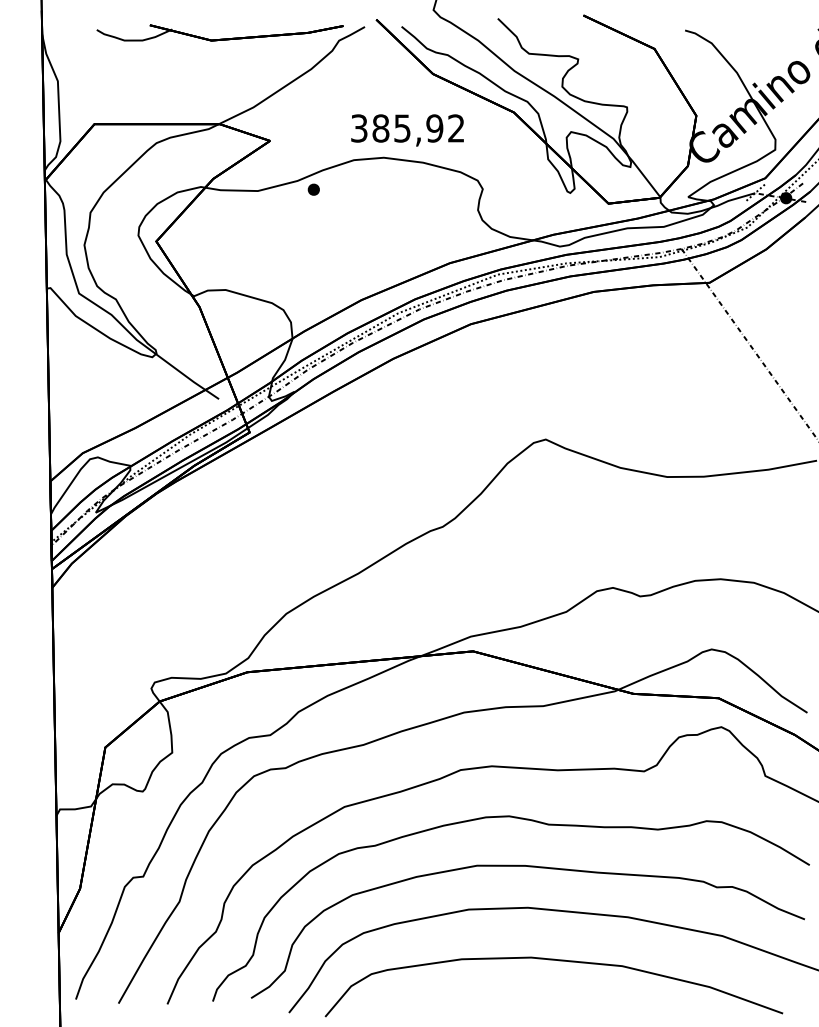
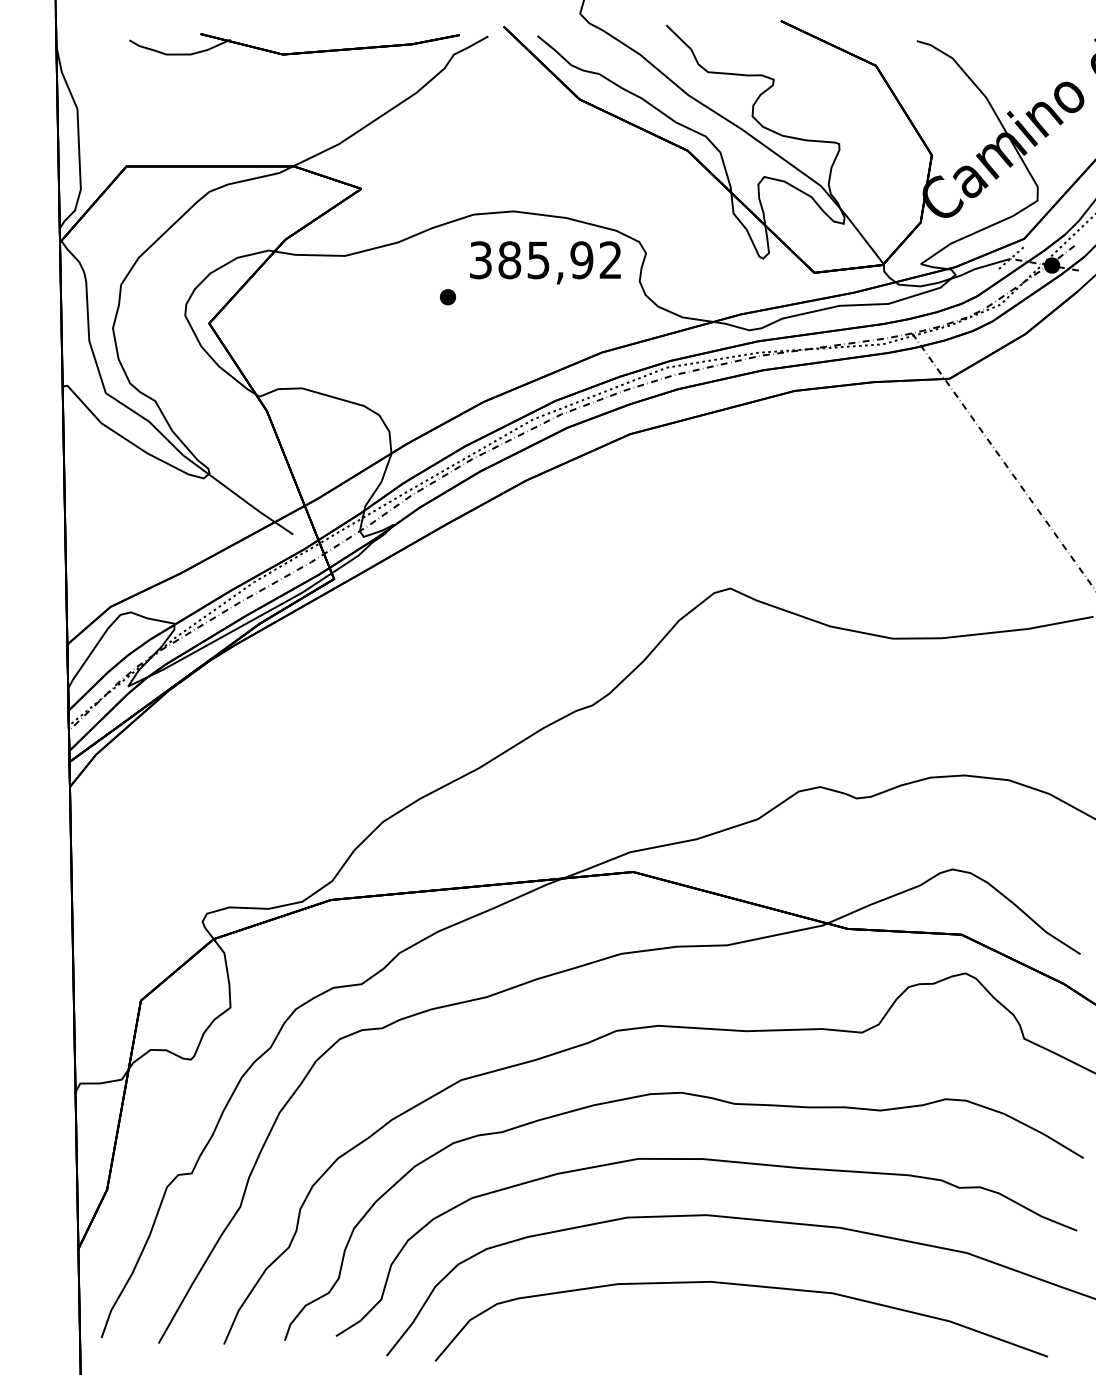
text: (407, 130) -> (545, 262), moved
part: (313, 189) -> (447, 297), moved

